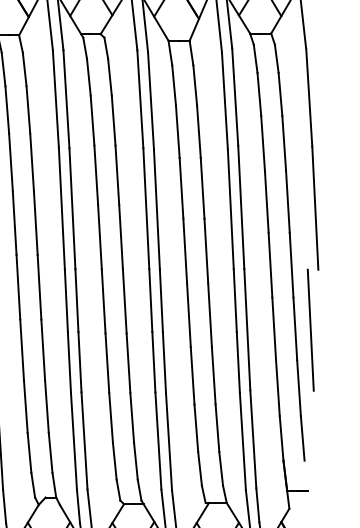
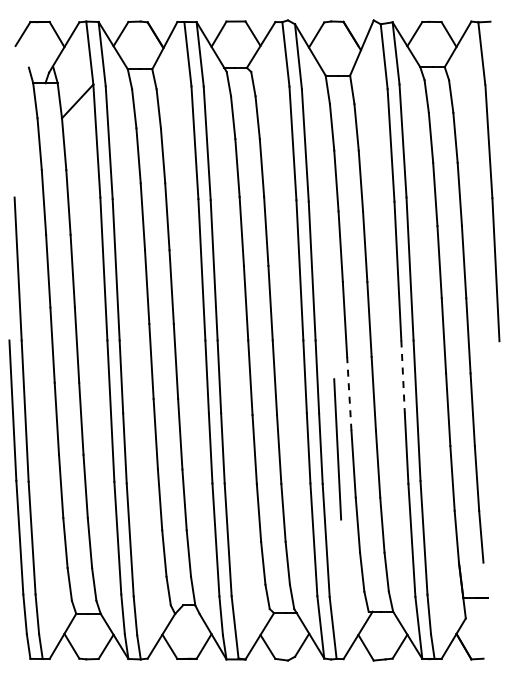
line: (235, 301) -> (403, 377), solid -> dashed
line: (189, 314) -> (349, 393), solid -> dashed
line: (310, 330) -> (337, 449), moved

